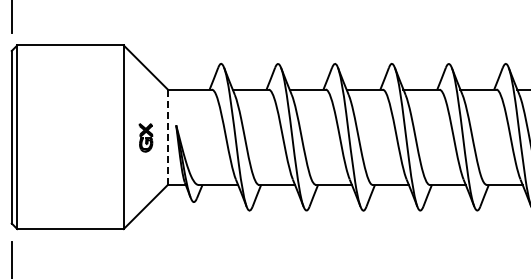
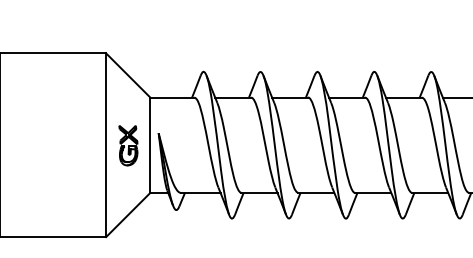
part: (145, 137) -> (127, 145), size x1.43
line: (167, 137) -> (149, 145), dashed -> solid

